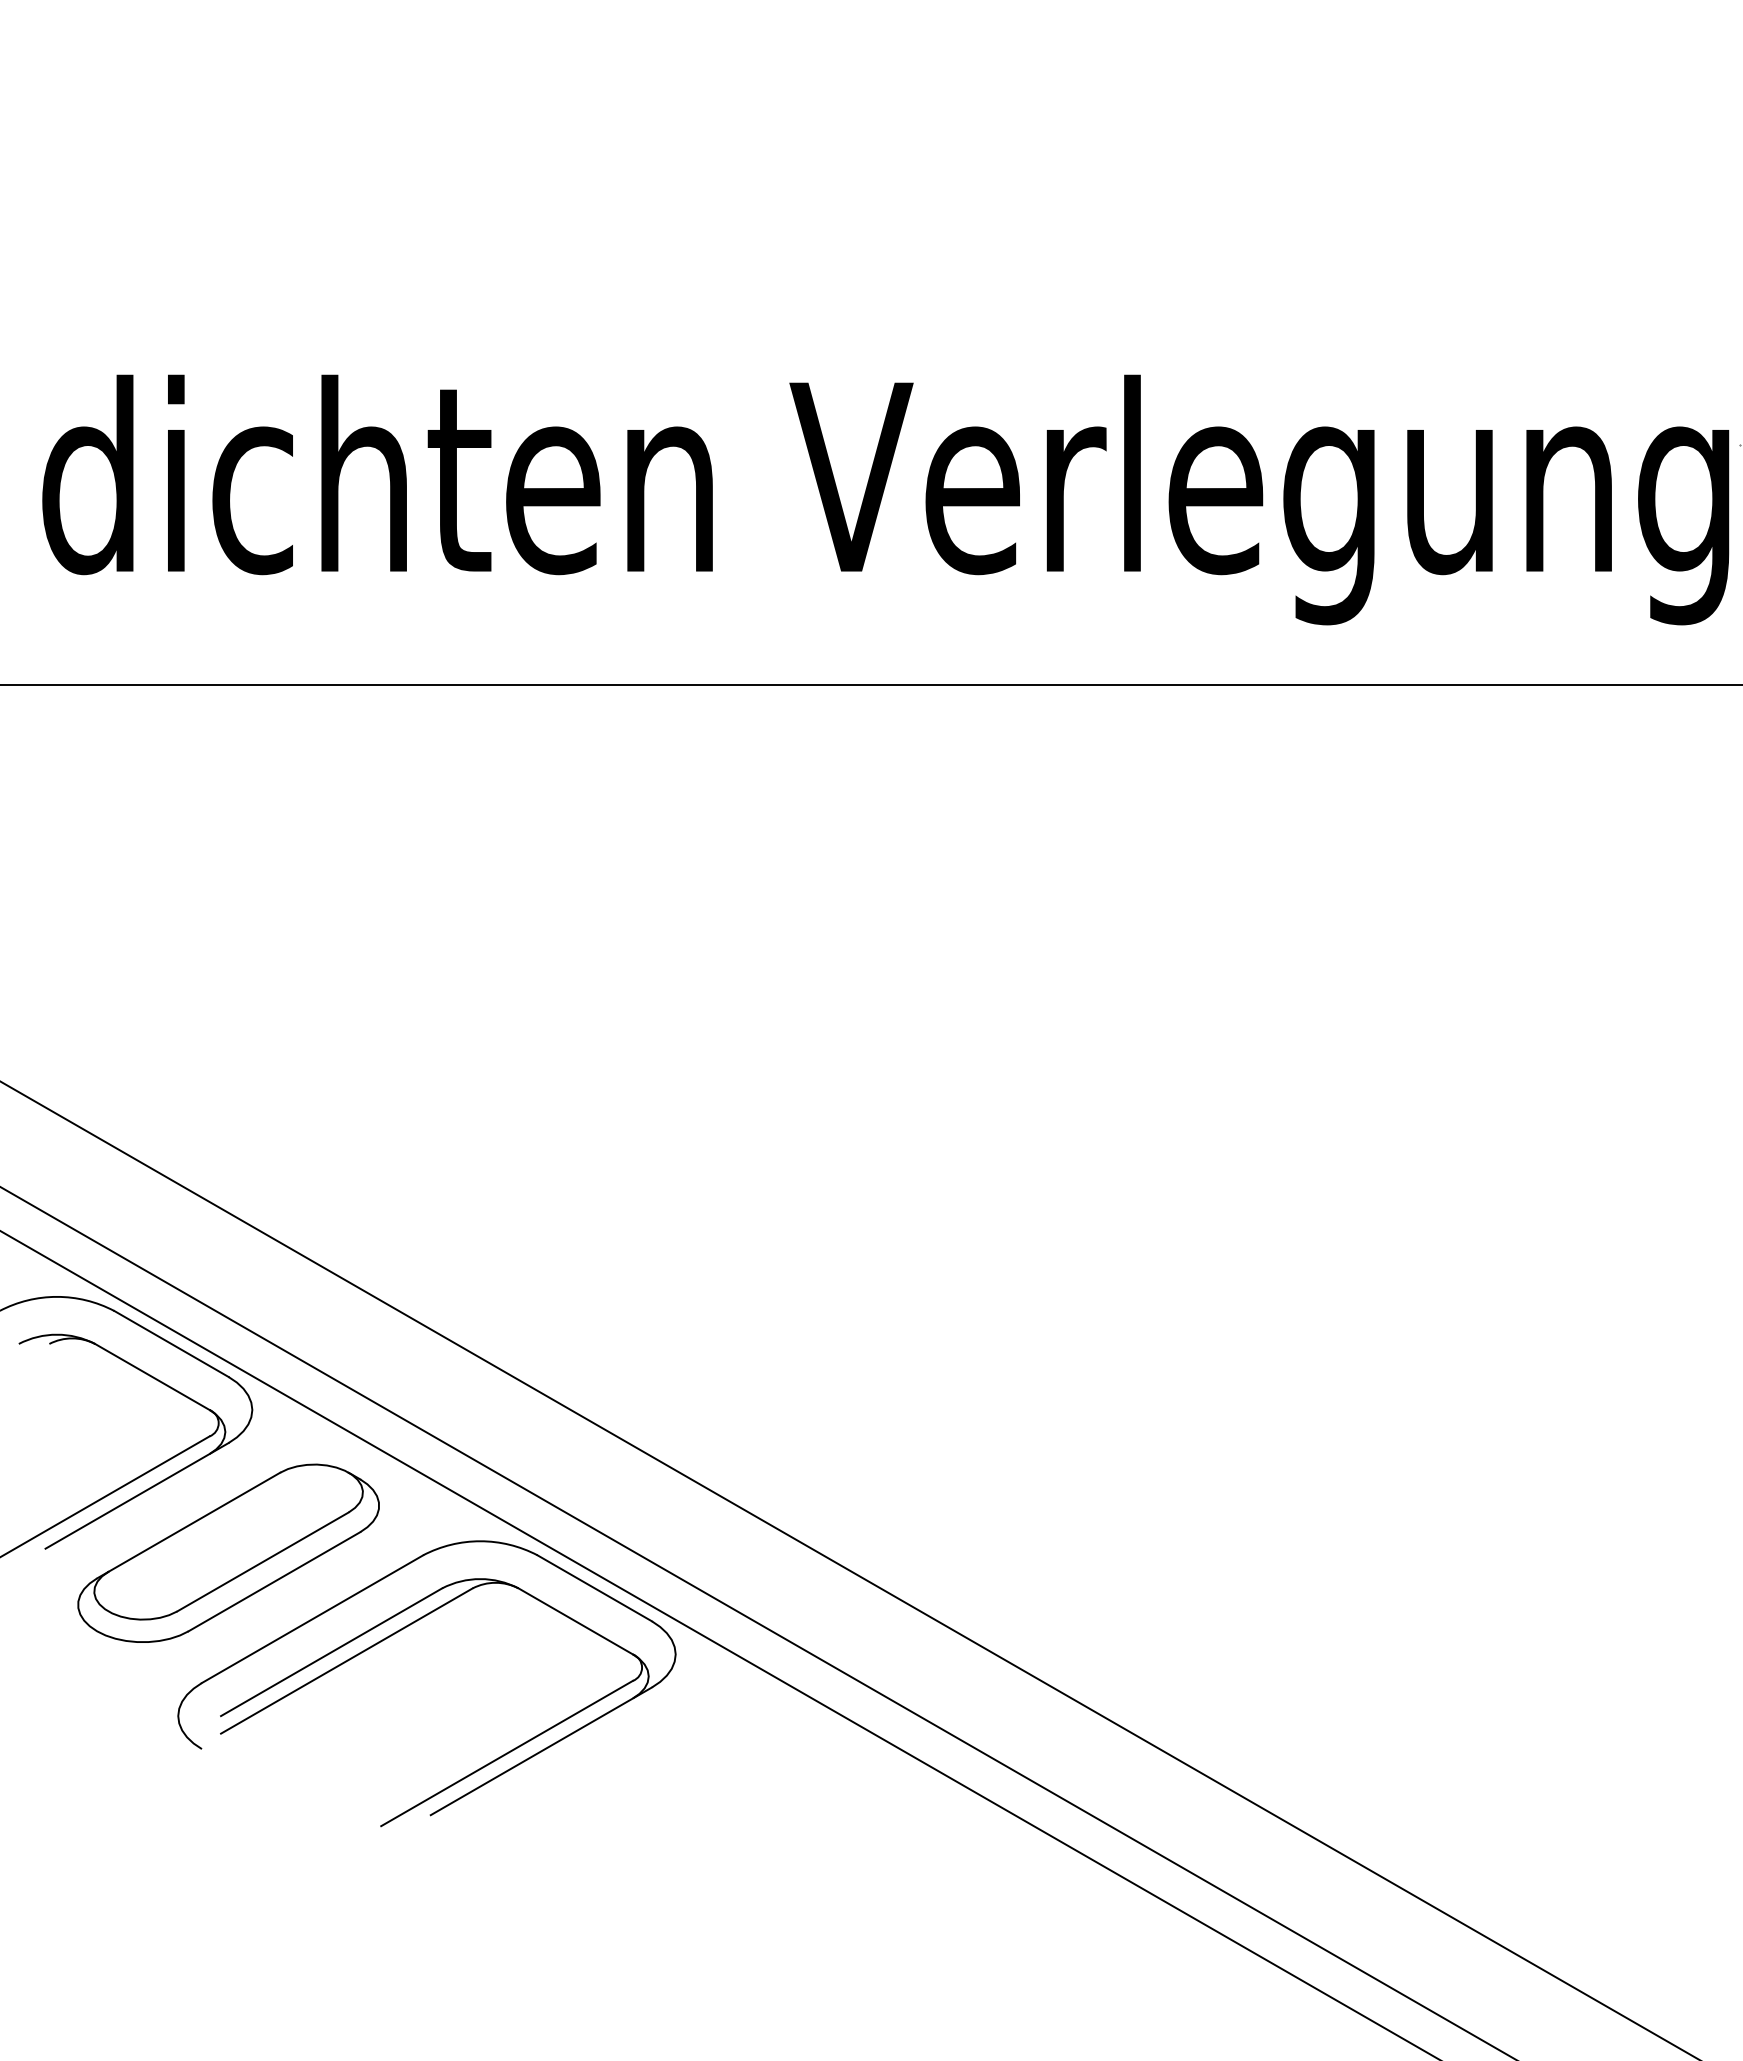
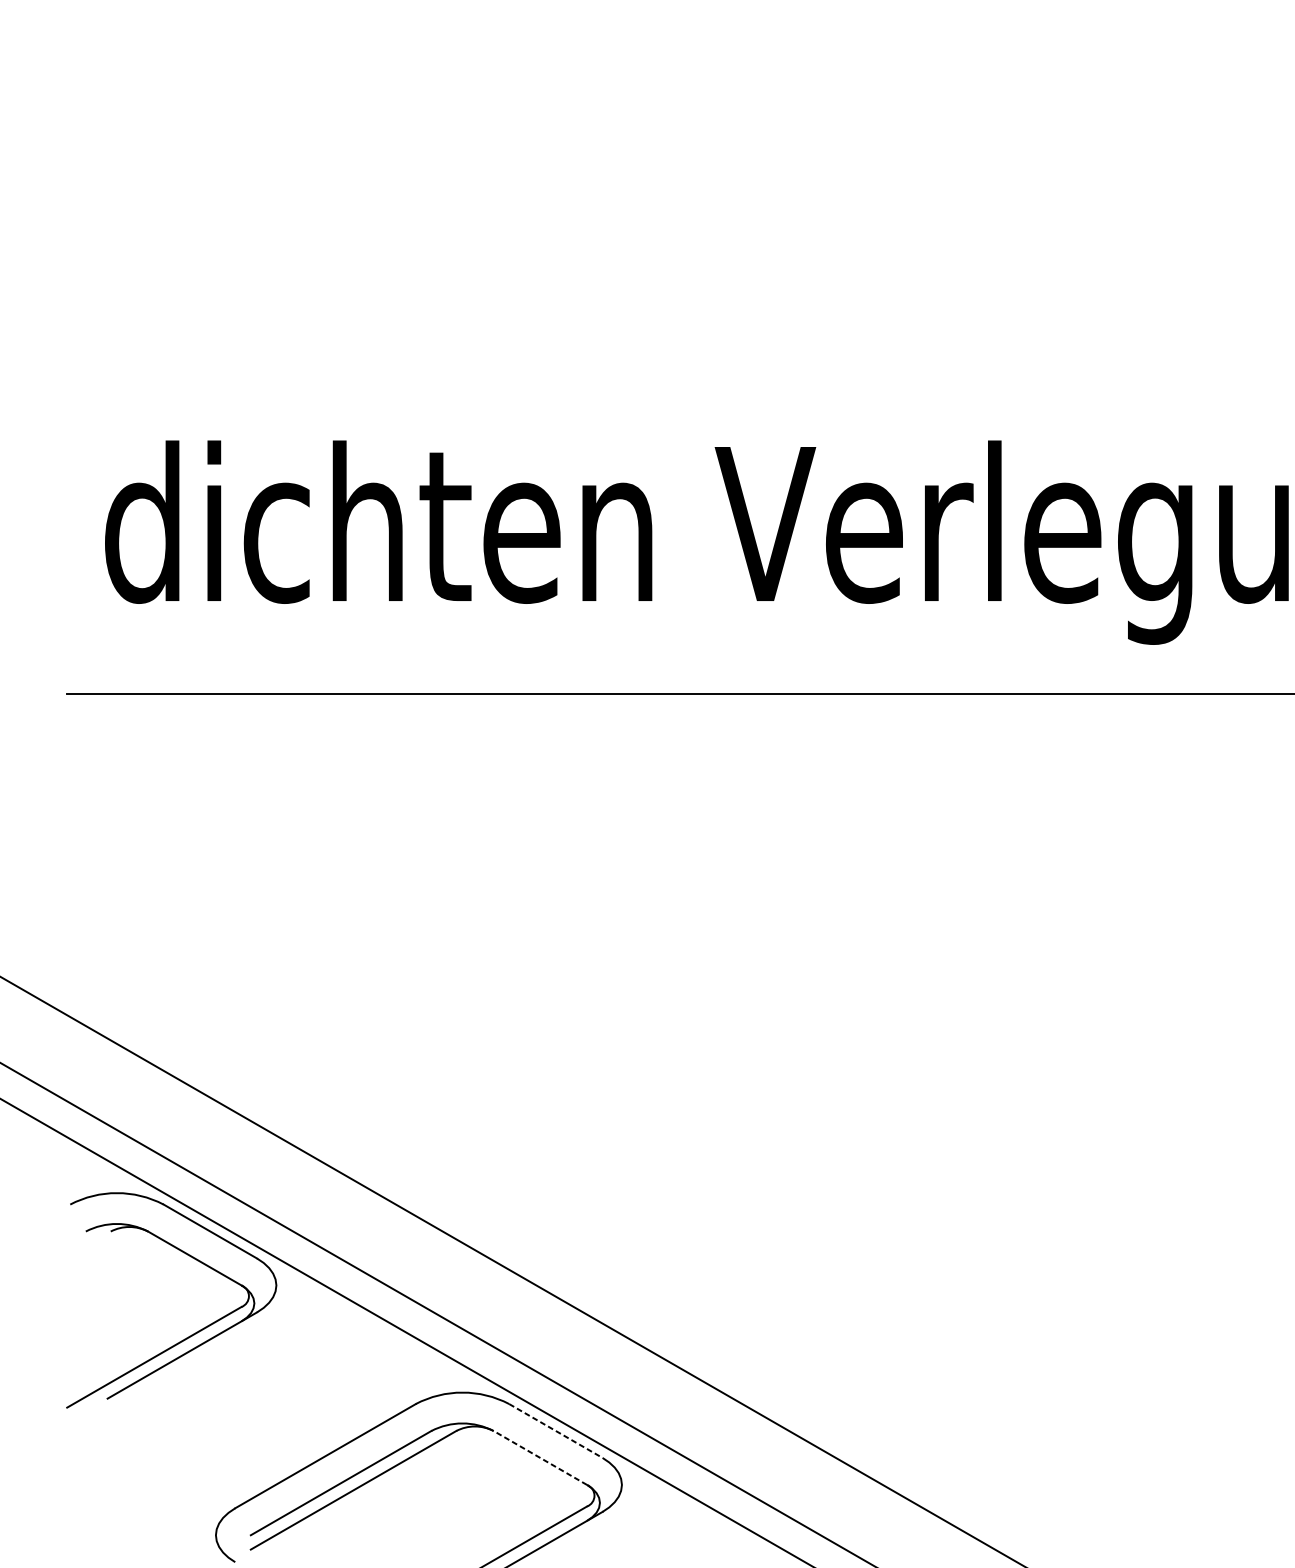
part: (228, 1552) -> (256, 1401), removed
line: (595, 1588) -> (556, 1431), solid -> dashed
line: (575, 1621) -> (540, 1458), solid -> dashed

